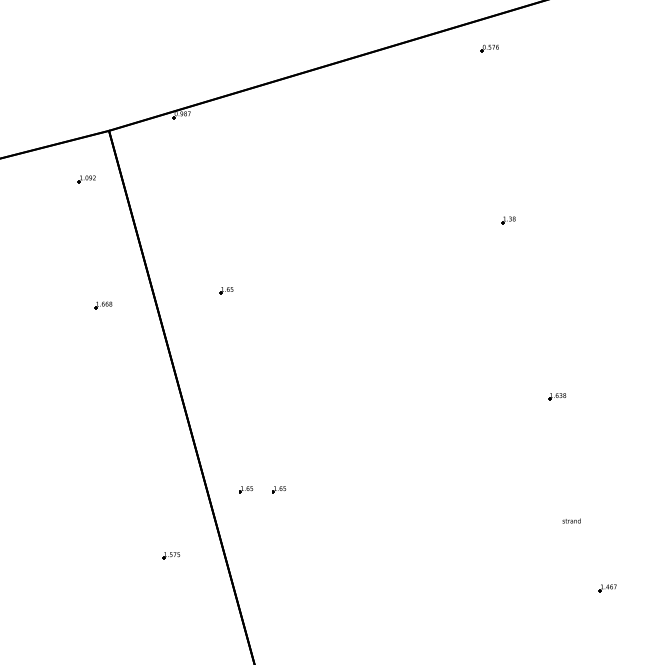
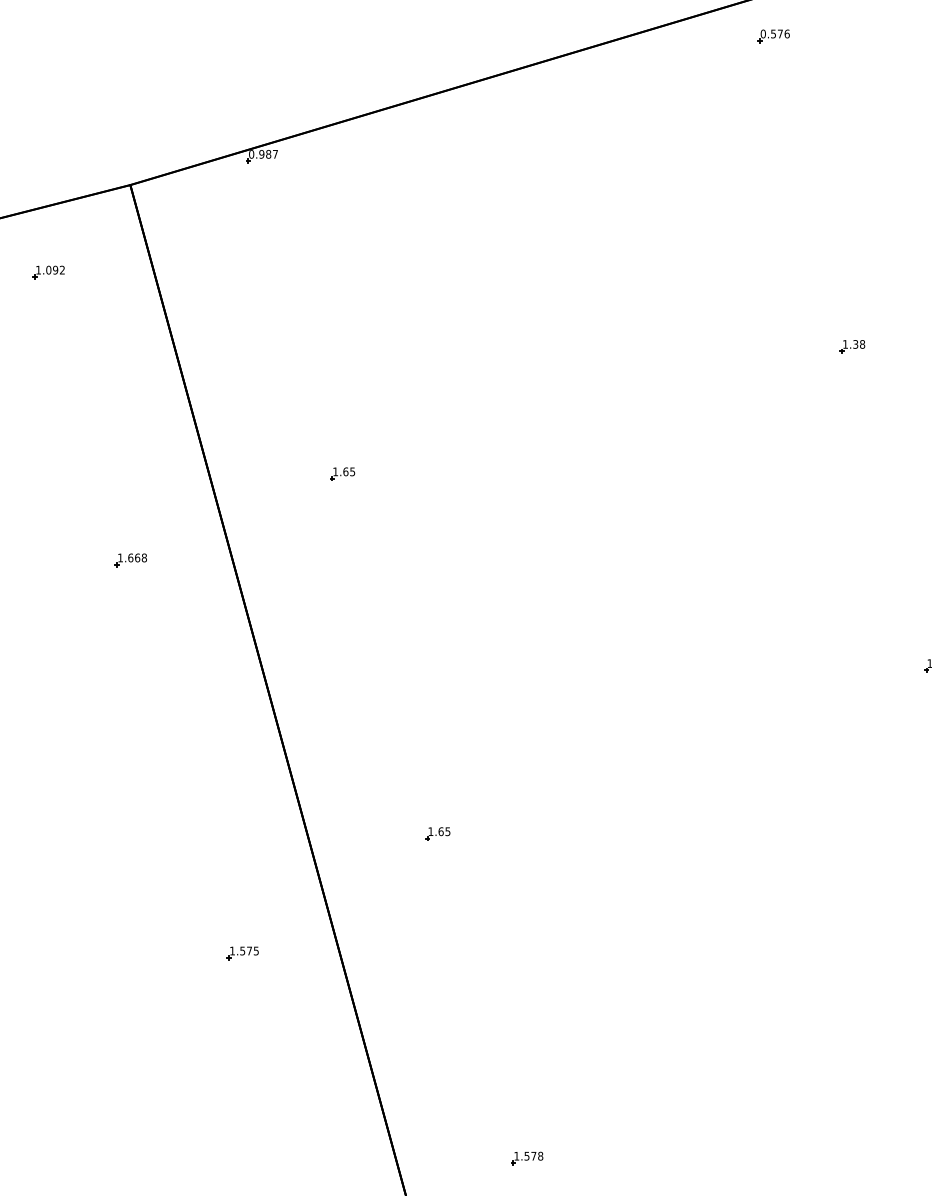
part: (489, 48) -> (772, 36), moved
part: (86, 179) -> (48, 272), moved
part: (103, 305) -> (131, 560), moved
part: (246, 489) -> (378, 833), removed

